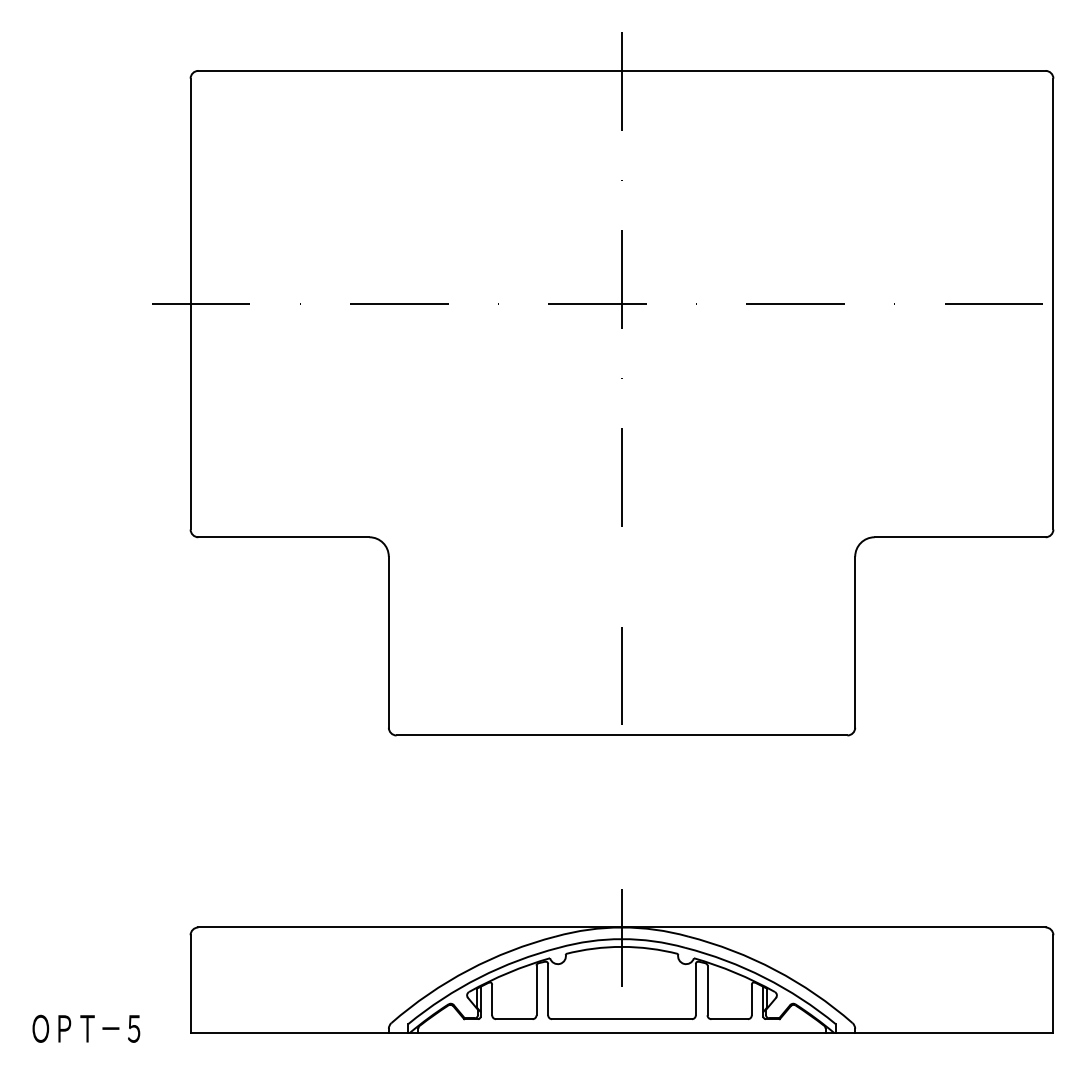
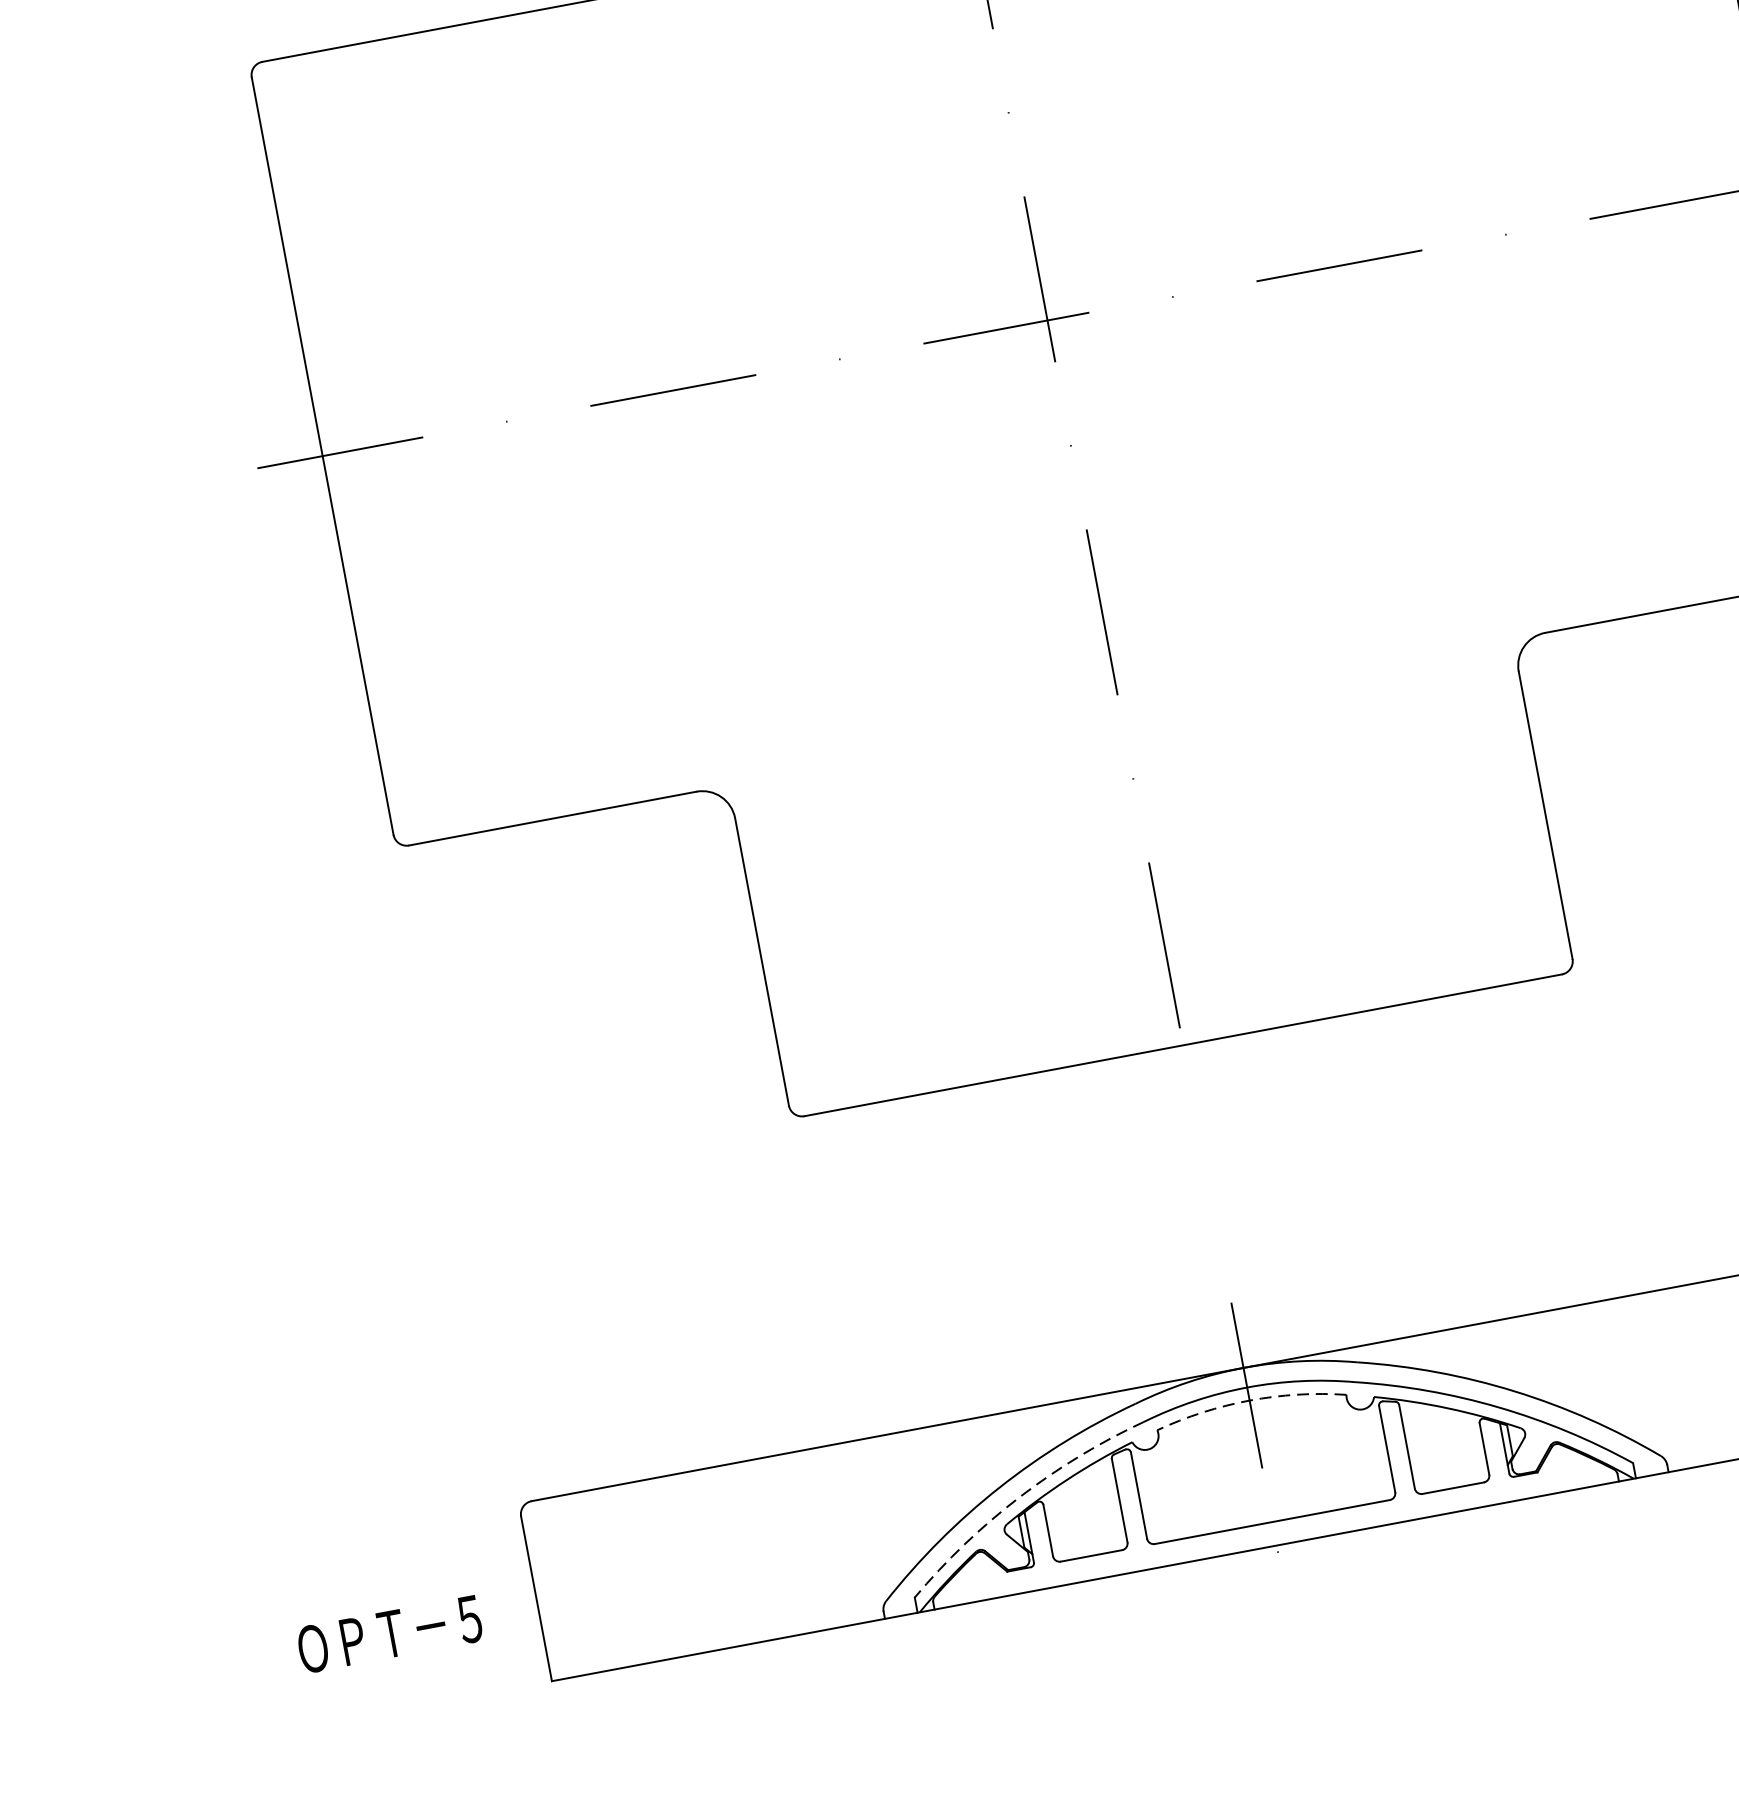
arc: (622, 946) -> (1250, 1399), solid -> dashed
arc: (479, 977) -> (1019, 1496), solid -> dashed
text: (86, 1028) -> (389, 1633), moved

